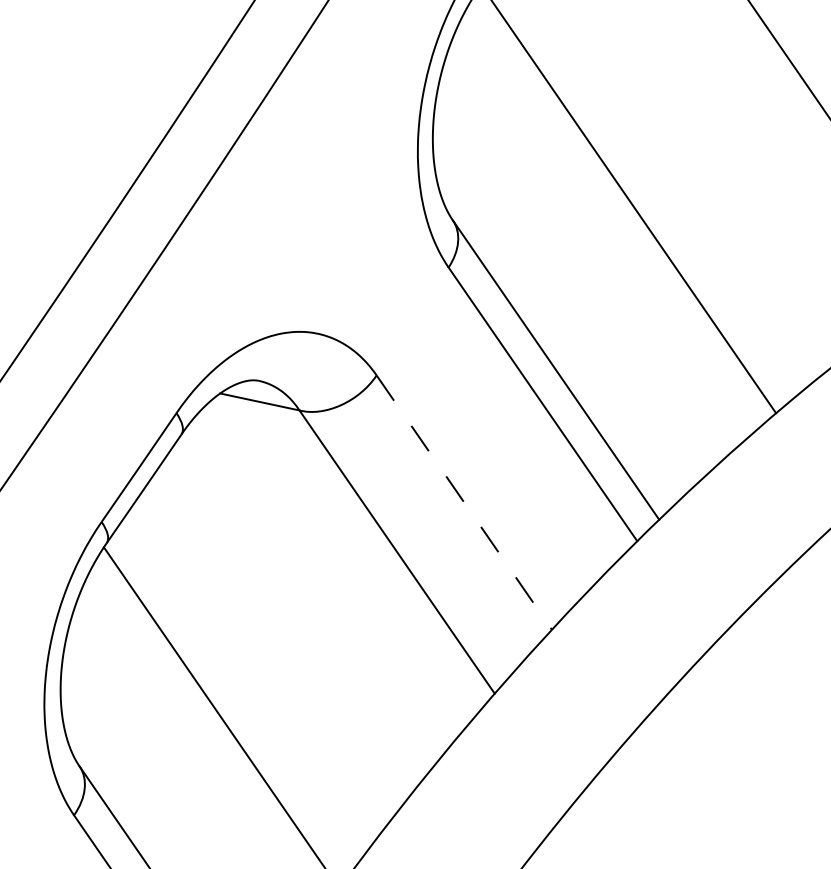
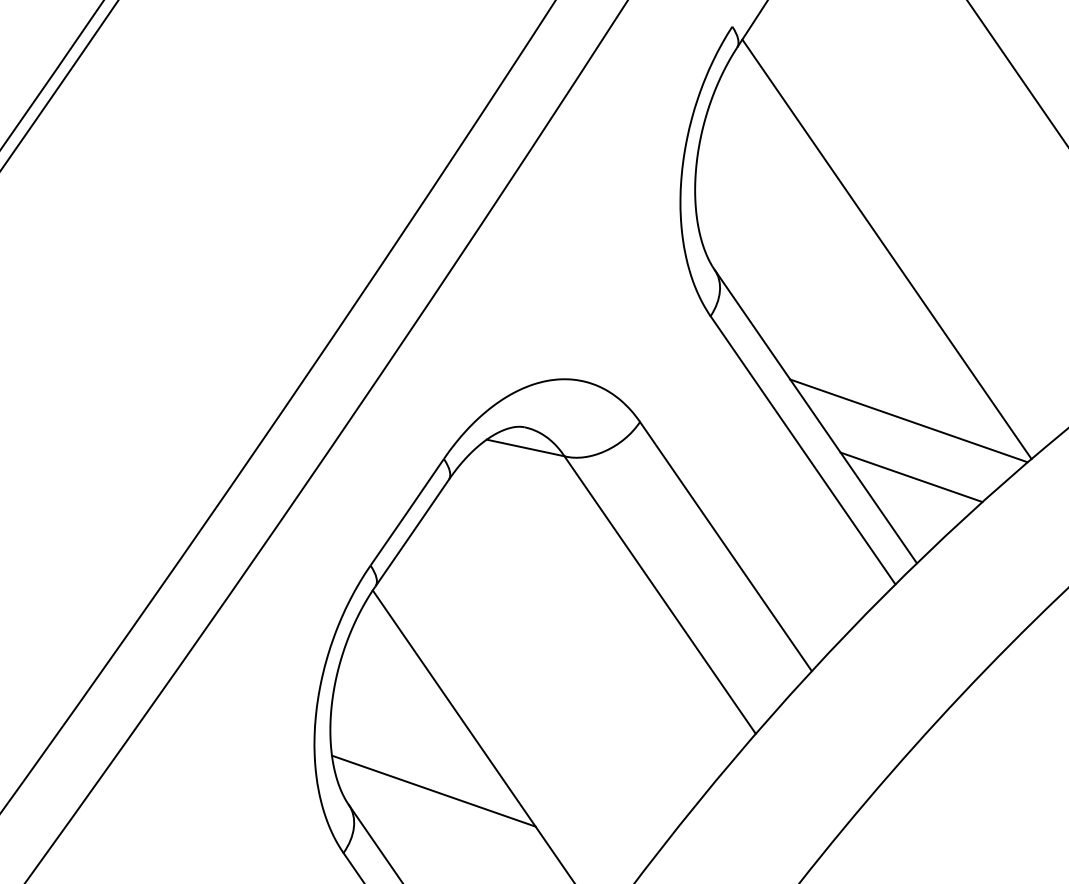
line: (650, 373) -> (908, 420), added
line: (653, 432) -> (911, 477), added
line: (464, 503) -> (726, 547), dashed -> solid
line: (165, 751) -> (433, 790), added

